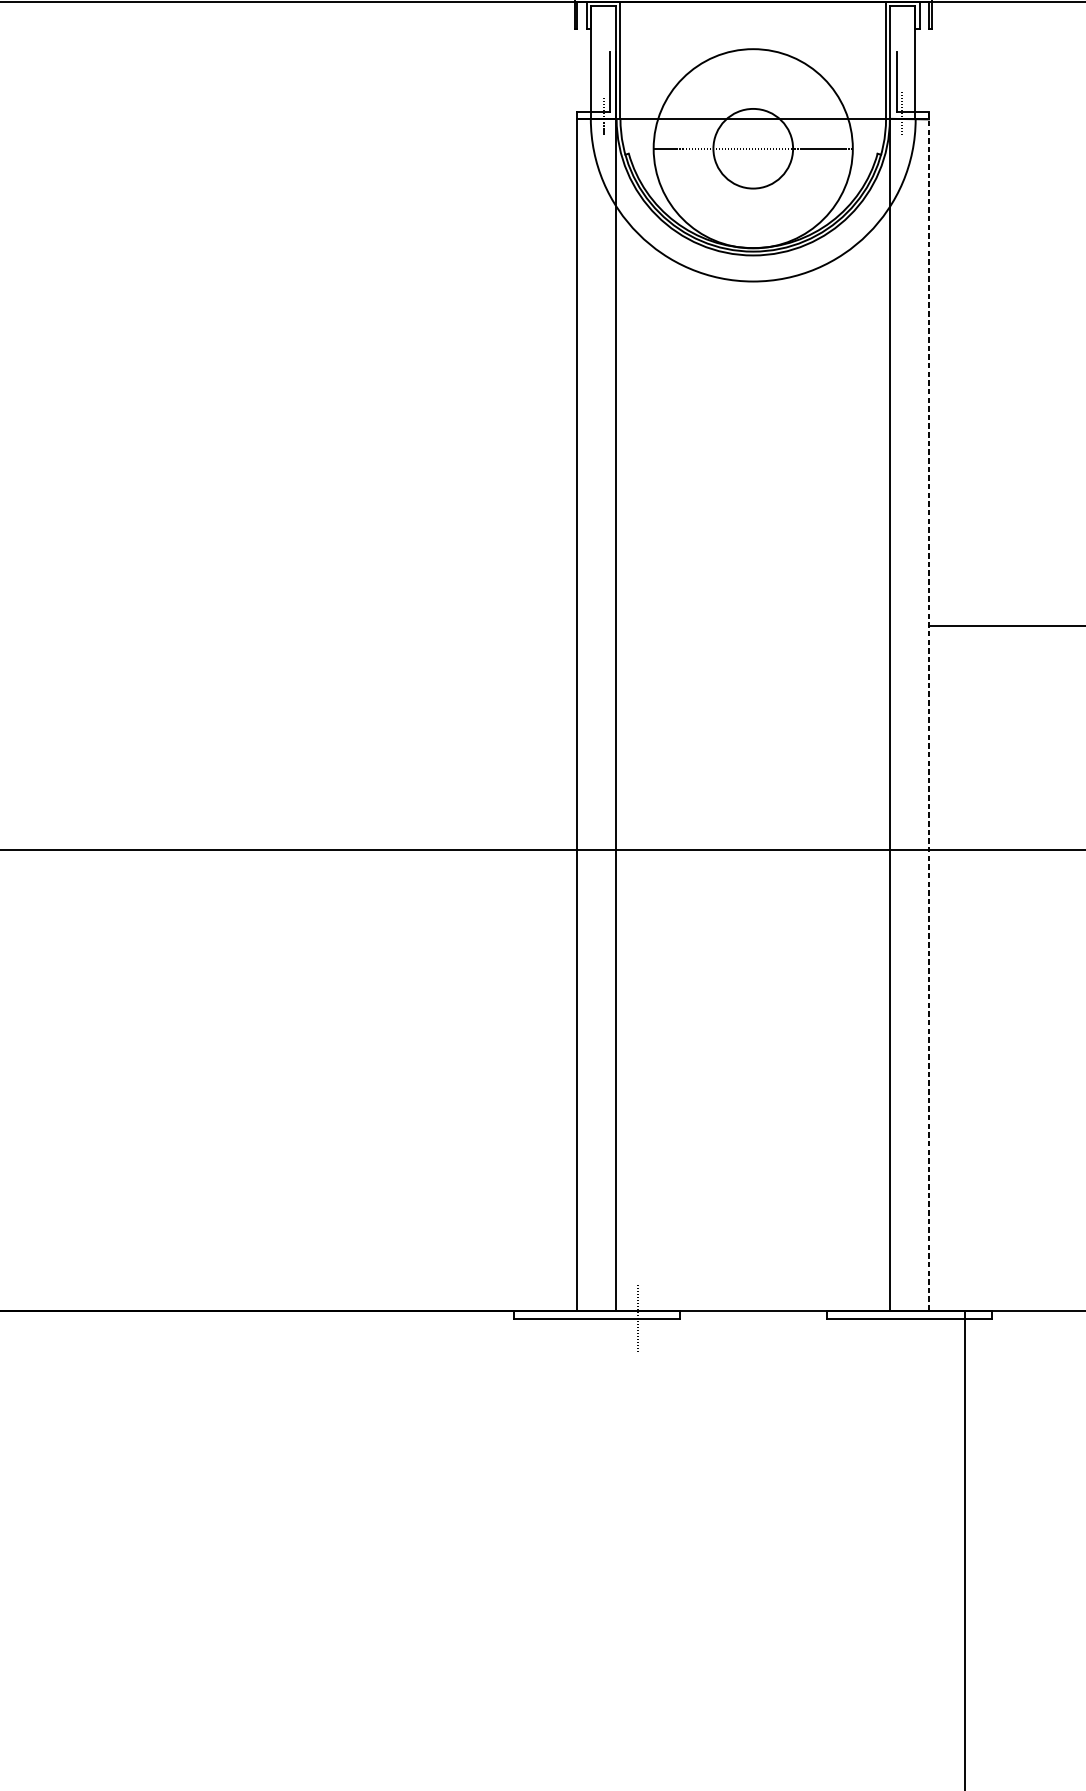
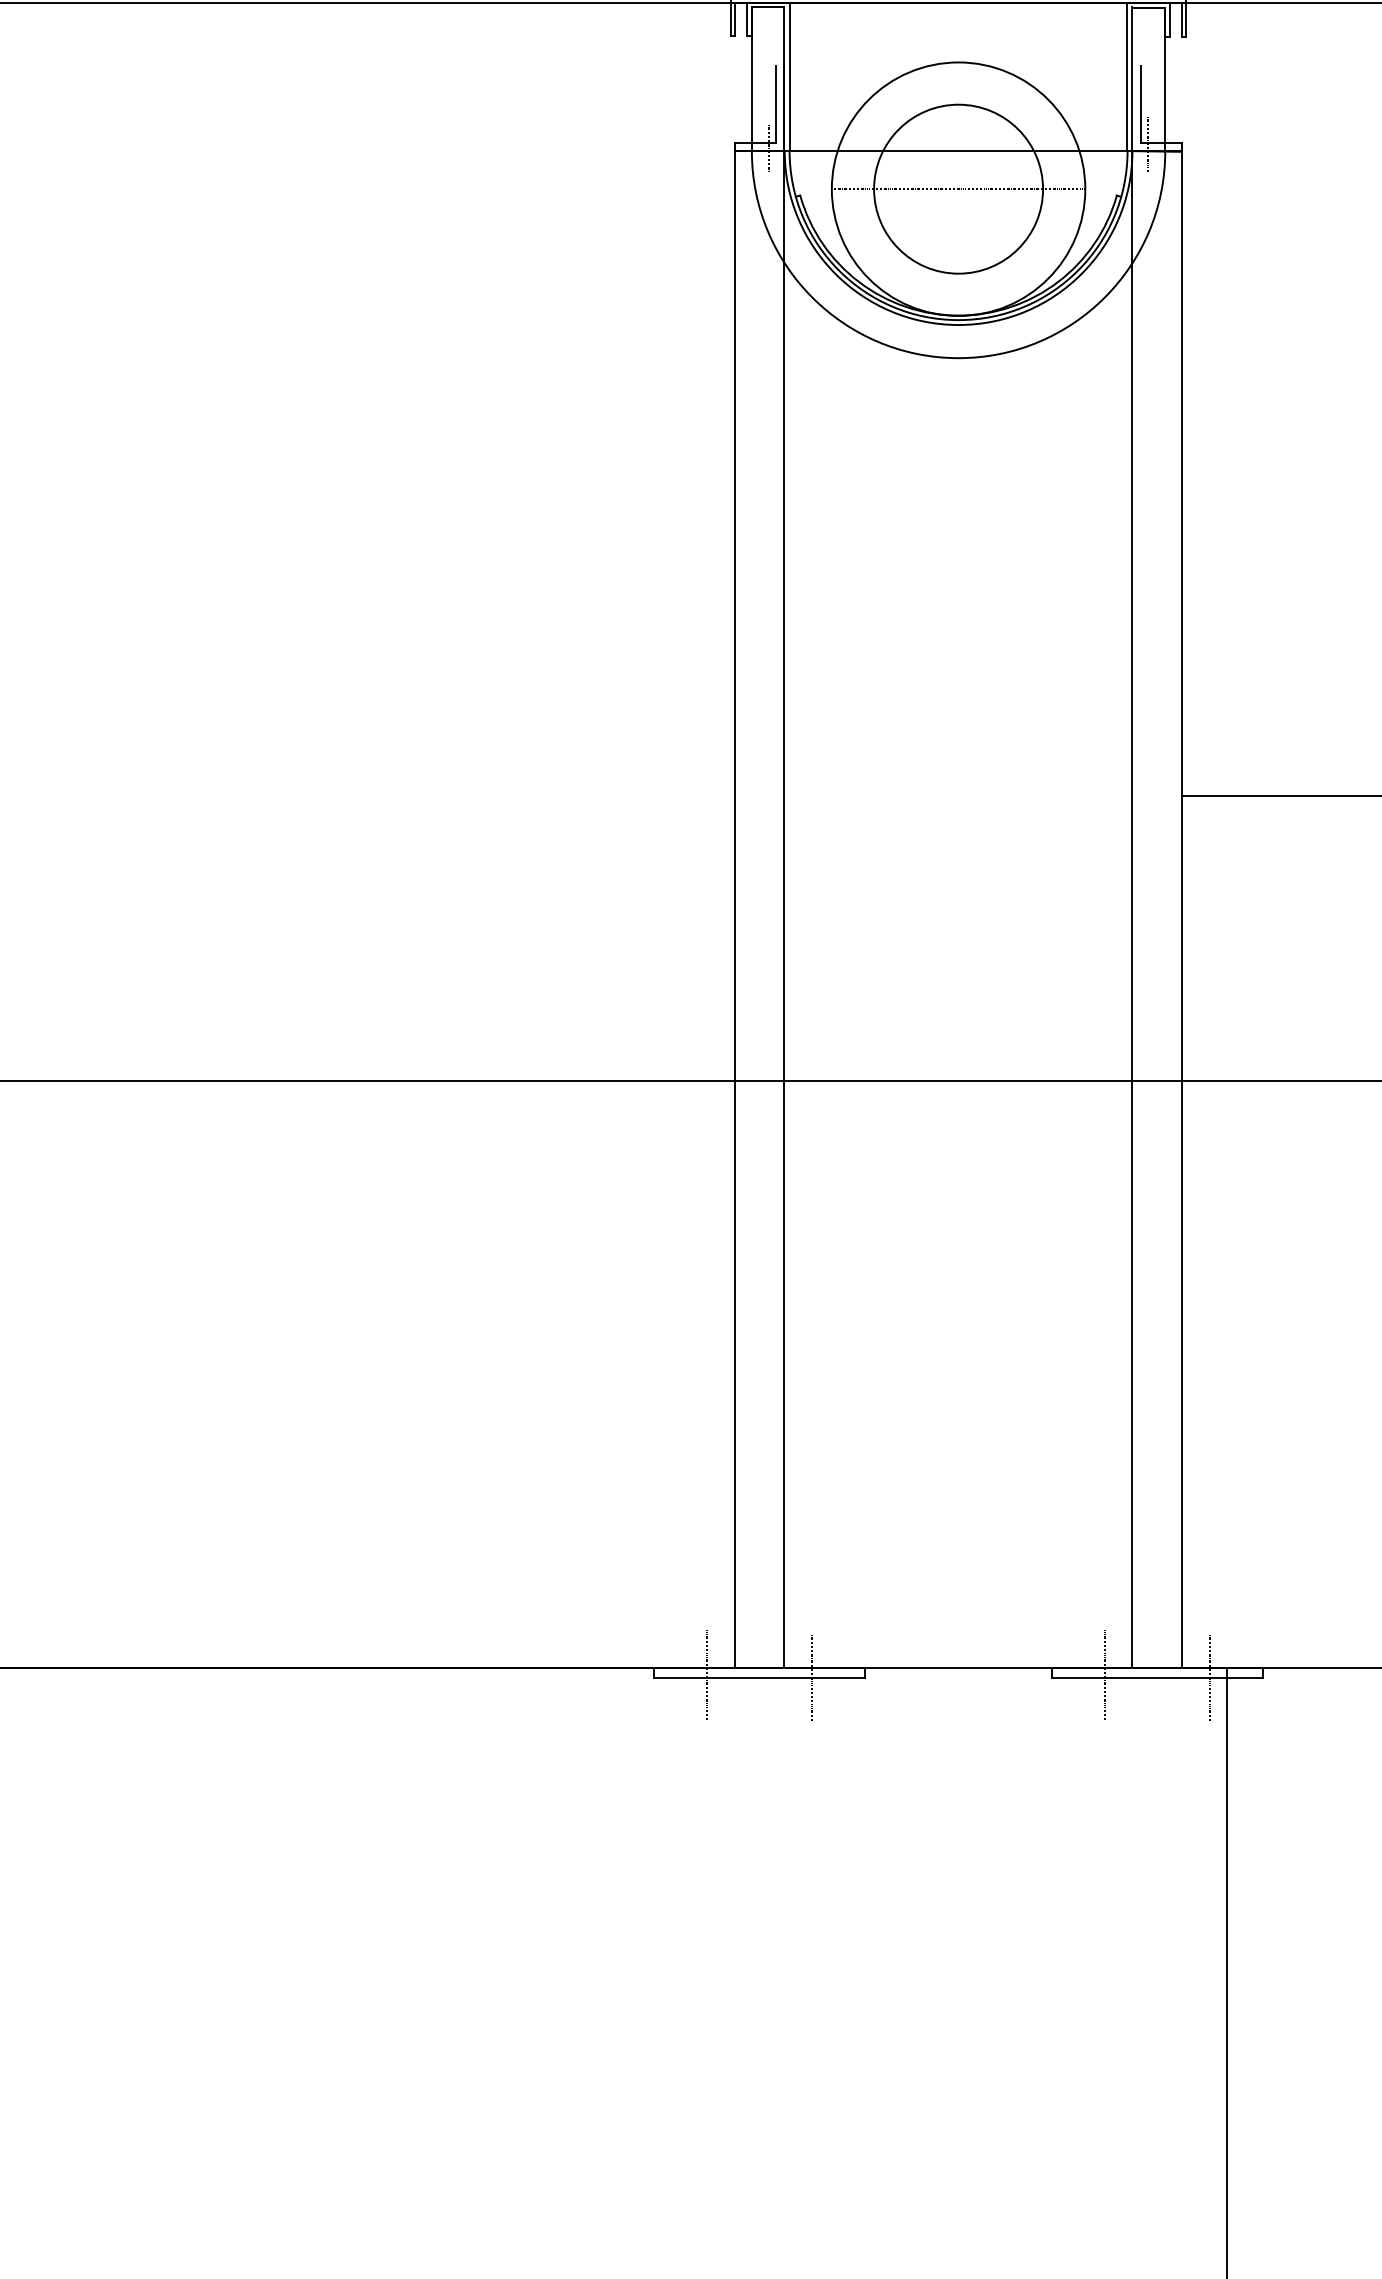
circle: (753, 148) -> (958, 188), size x1.67
line: (929, 711) -> (1182, 905), dashed -> solid
line: (555, 1316) -> (706, 1675), added
line: (867, 1316) -> (1104, 1675), added
line: (950, 1318) -> (1209, 1677), added

